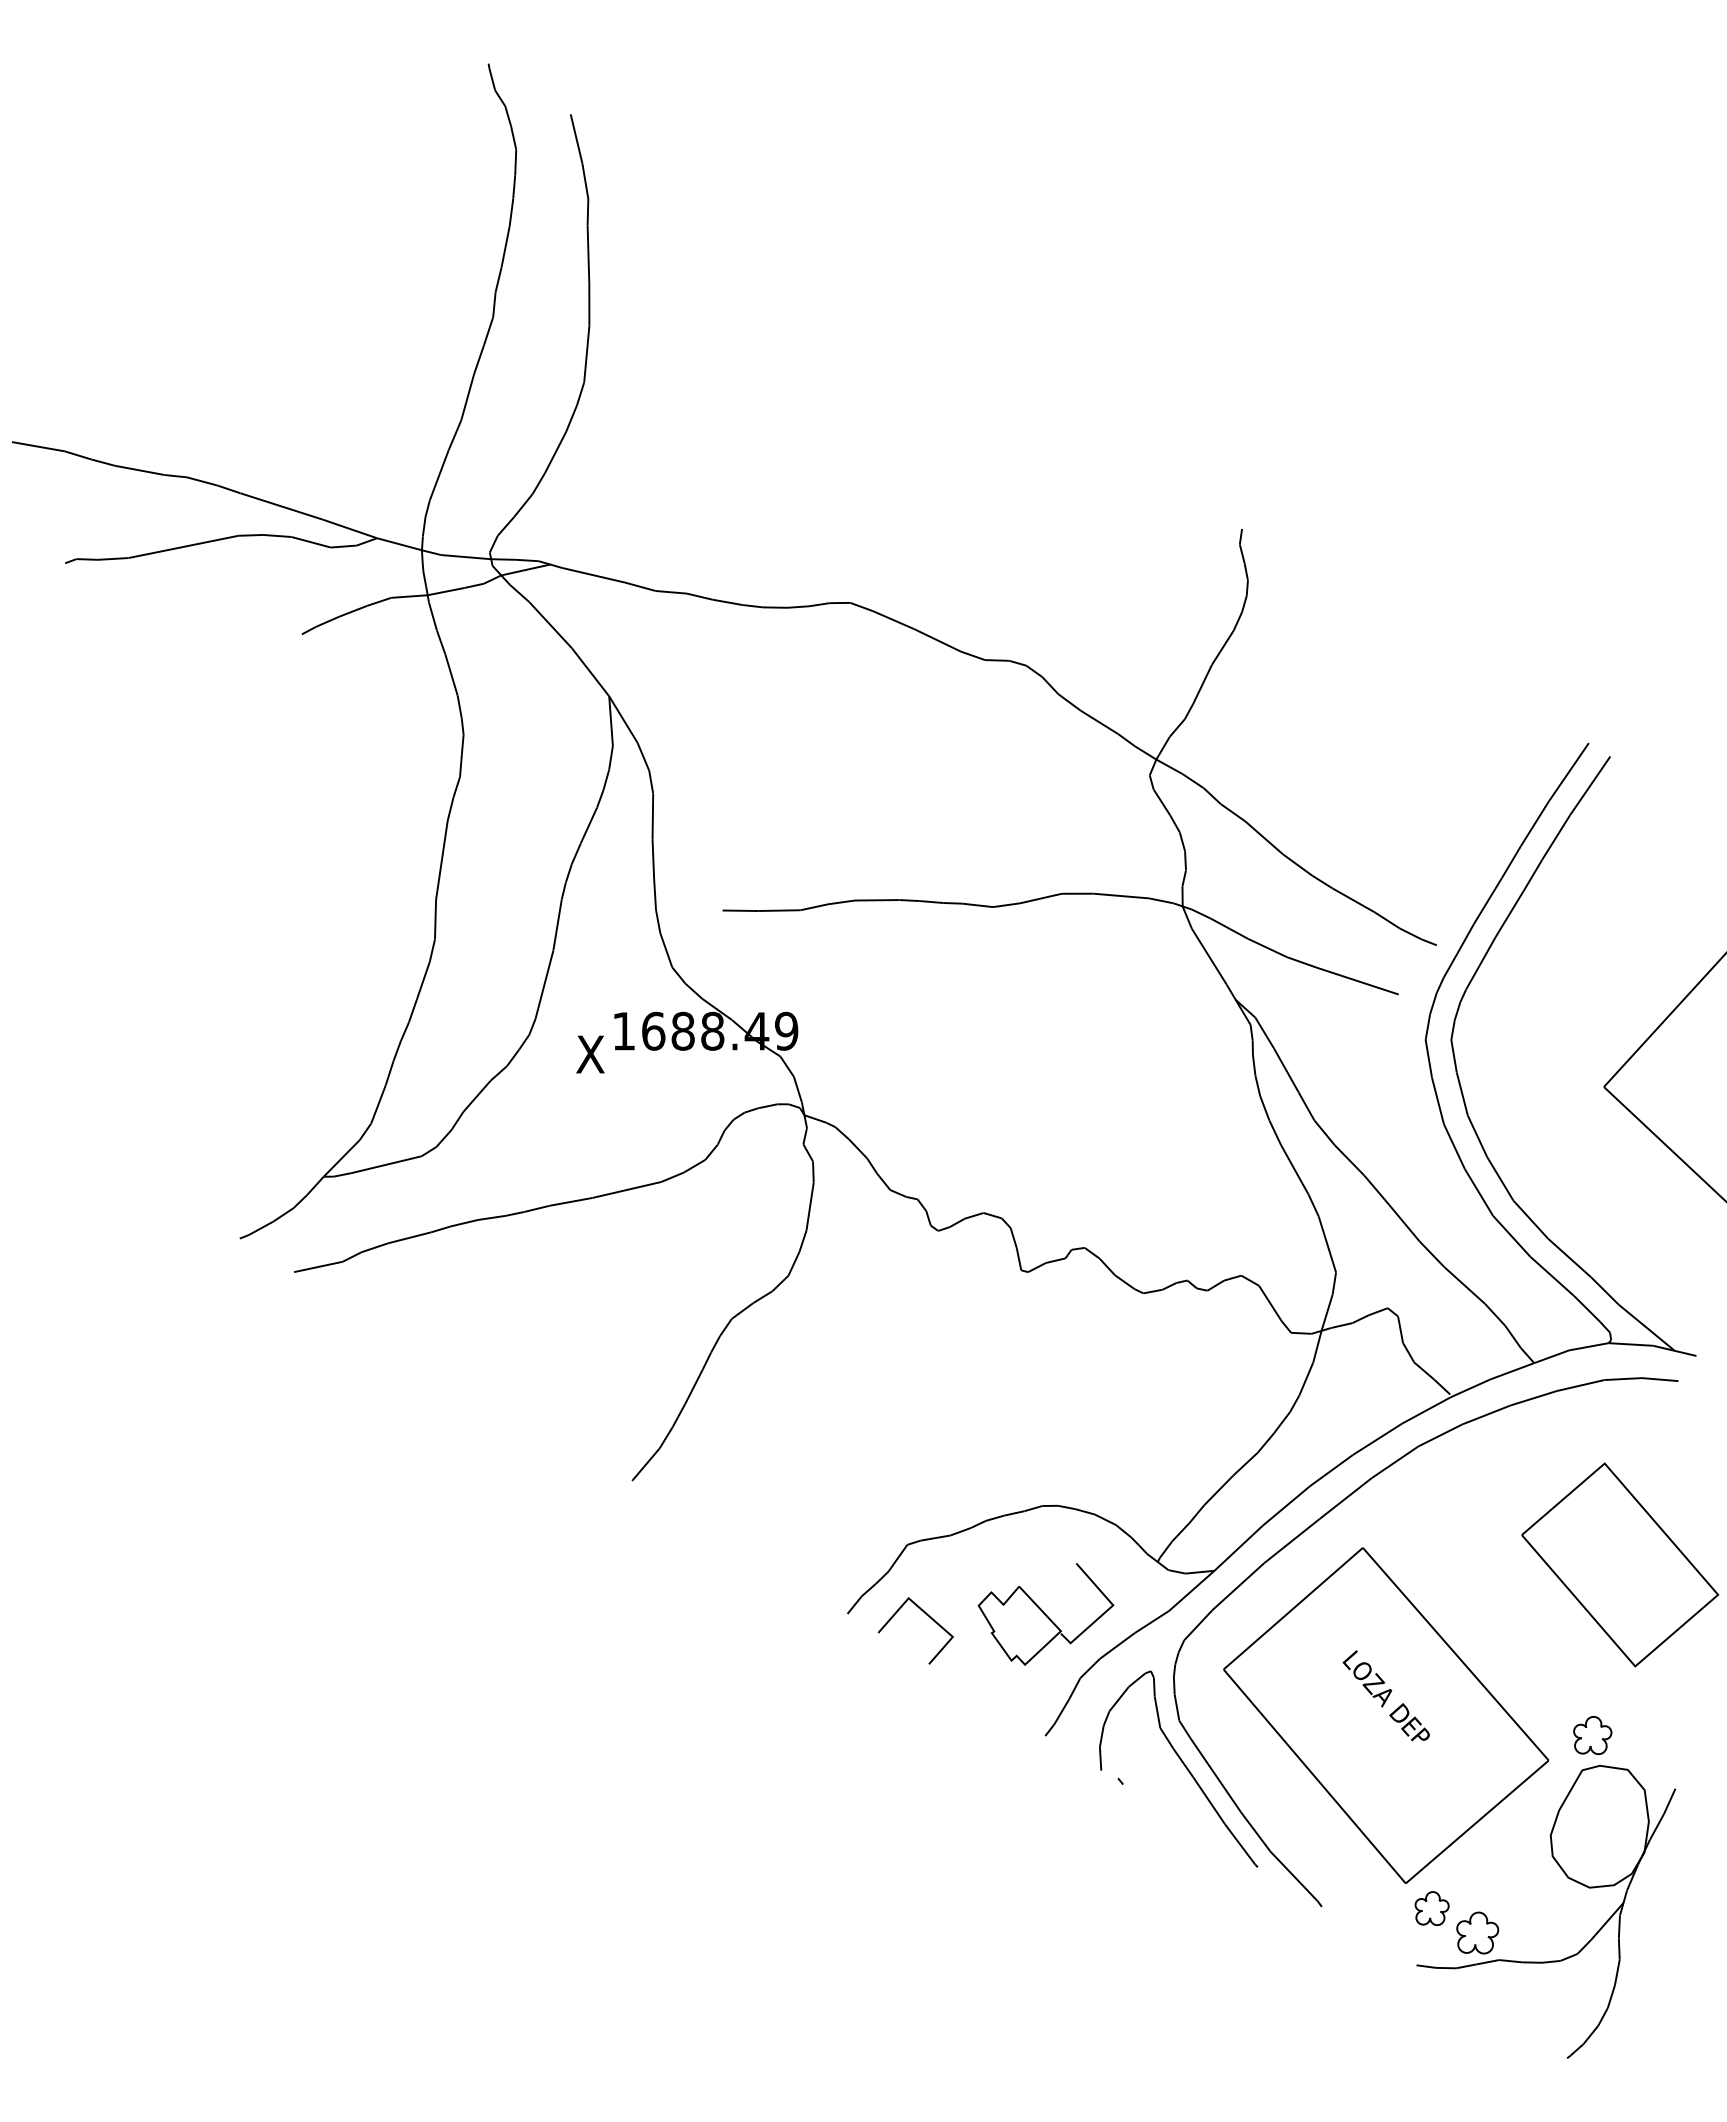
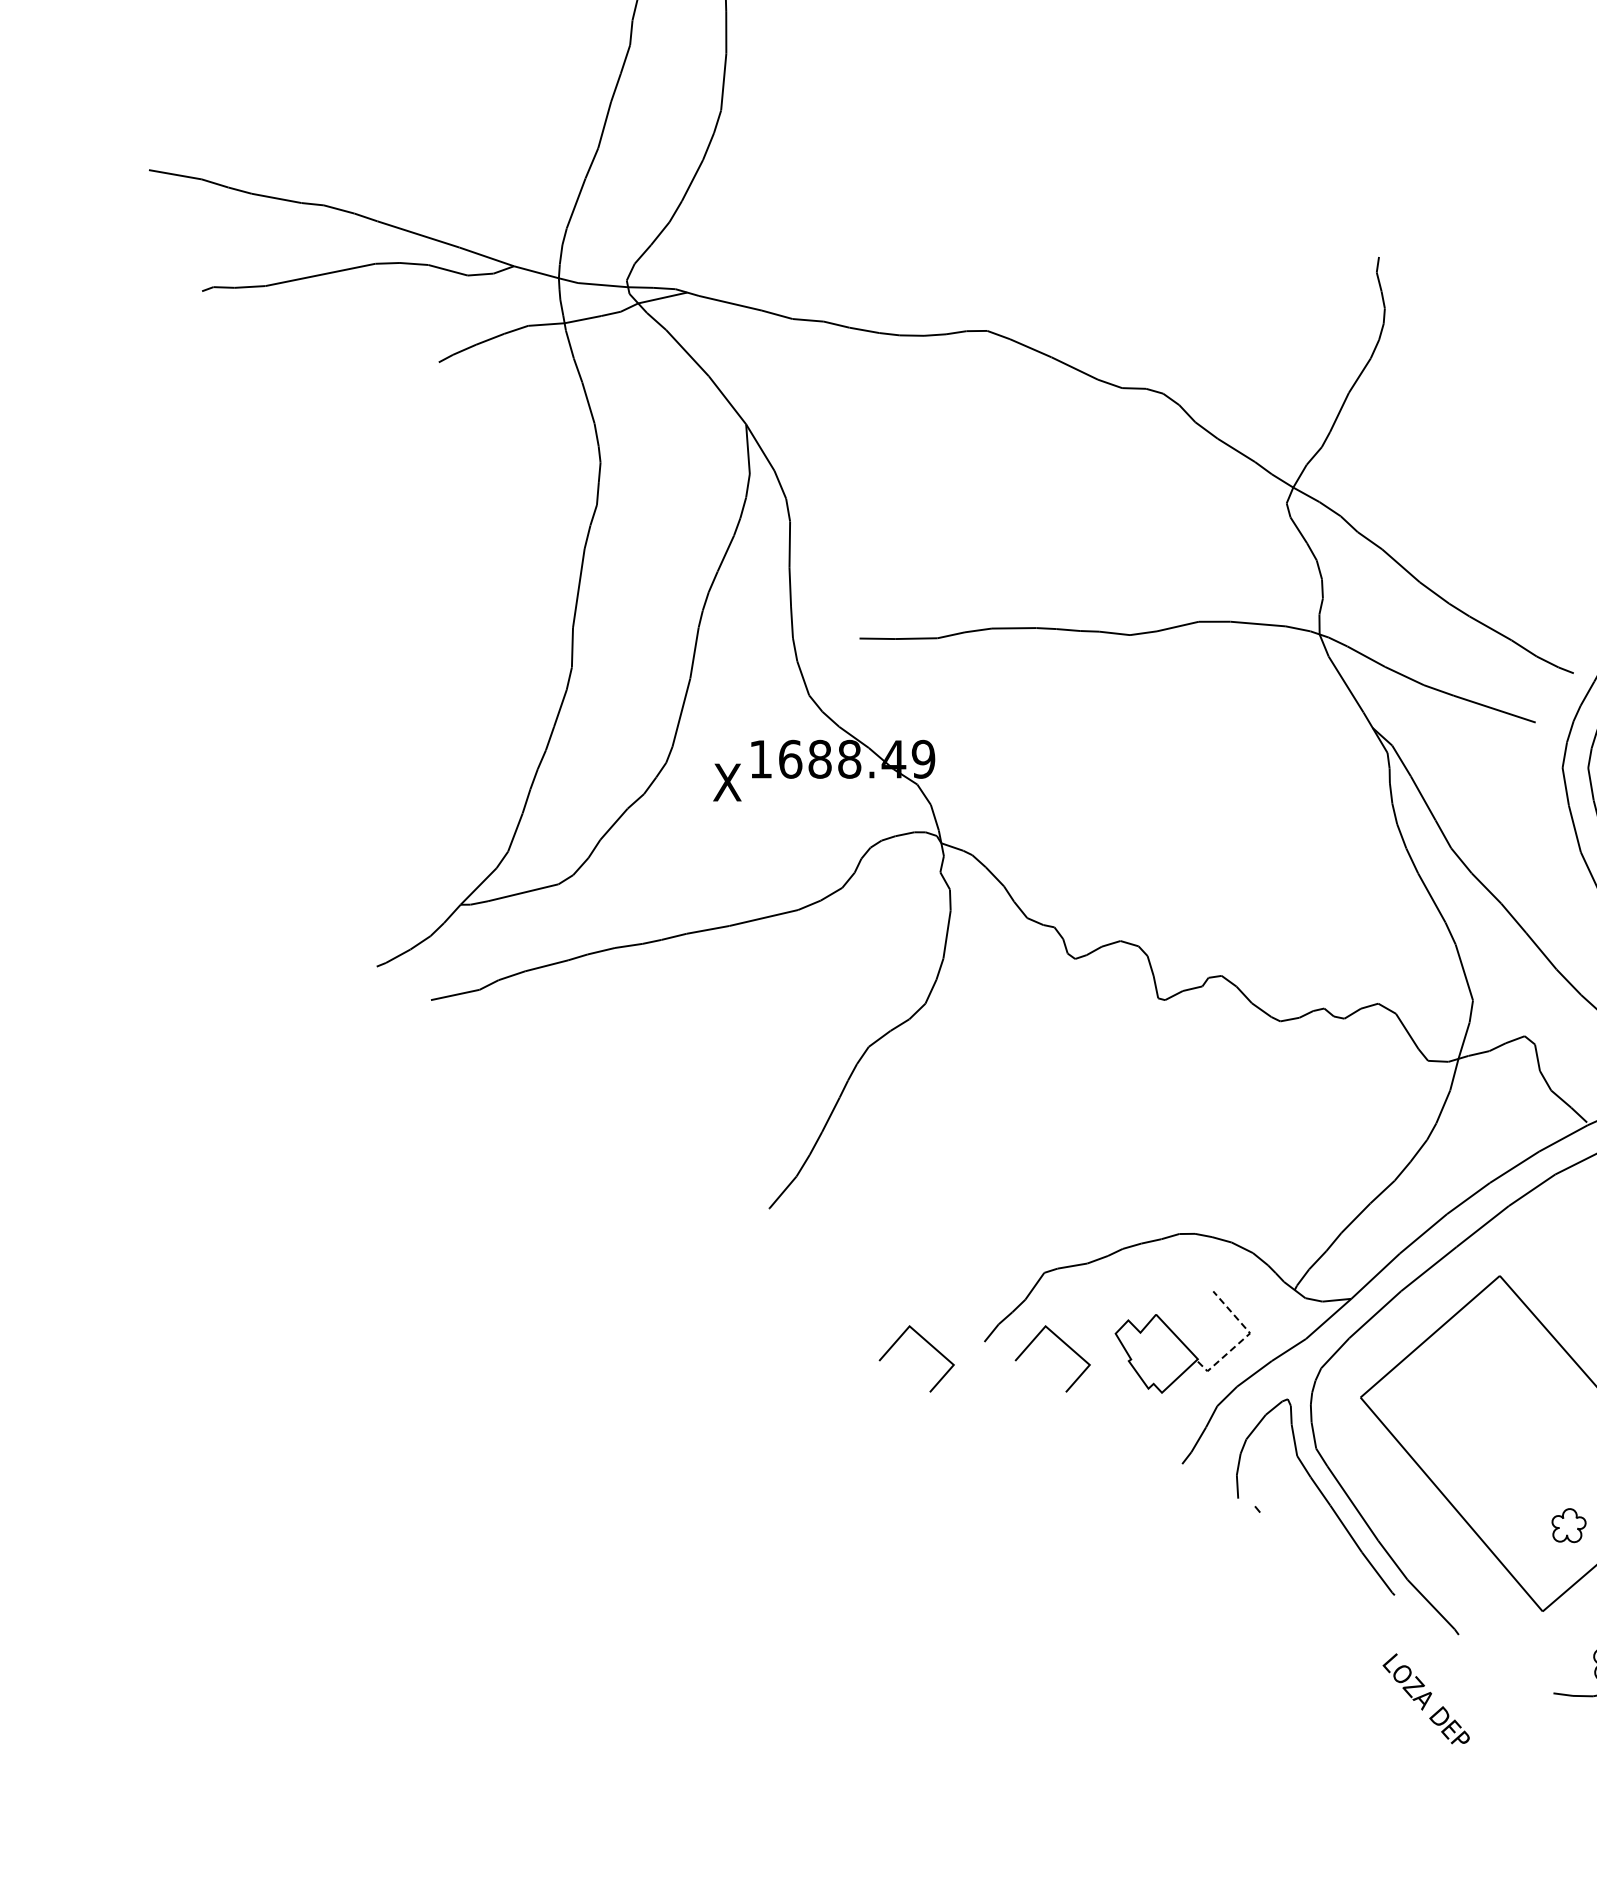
line: (1107, 1610) -> (1244, 1338), solid -> dashed
line: (790, 1615) -> (927, 1343), added
text: (1385, 1695) -> (1425, 1698), moved
part: (1431, 1908) -> (1568, 1525), moved

